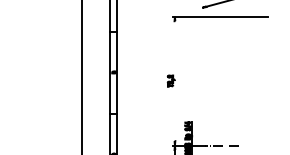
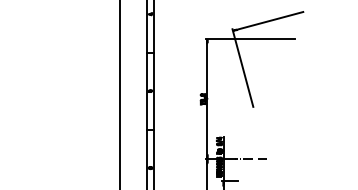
line: (212, 47) -> (242, 67), added
line: (175, 81) -> (207, 99), added

